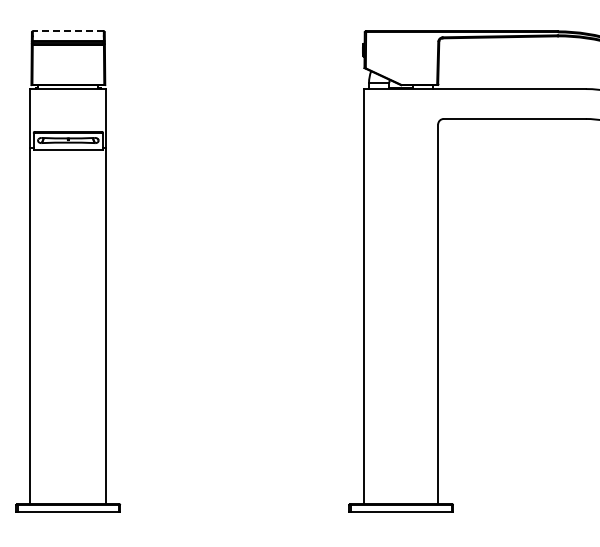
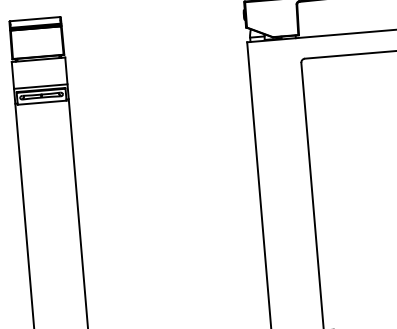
line: (67, 31) -> (34, 19), dashed -> solid
line: (68, 127) -> (40, 86), added

